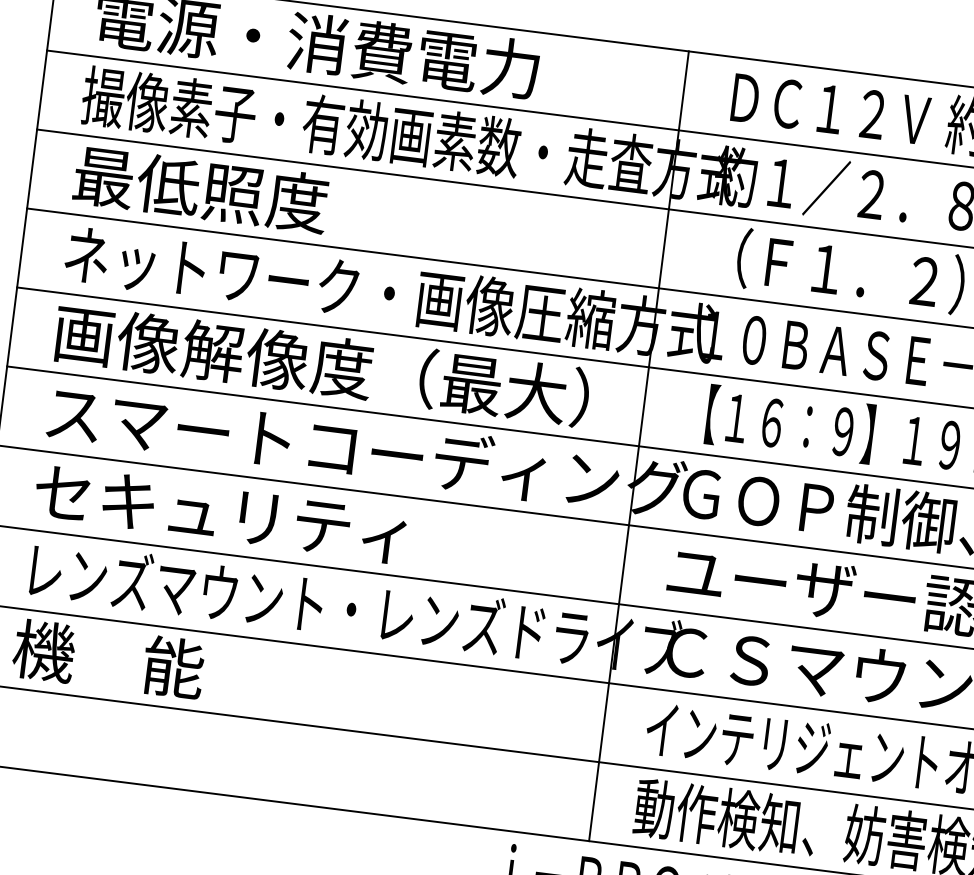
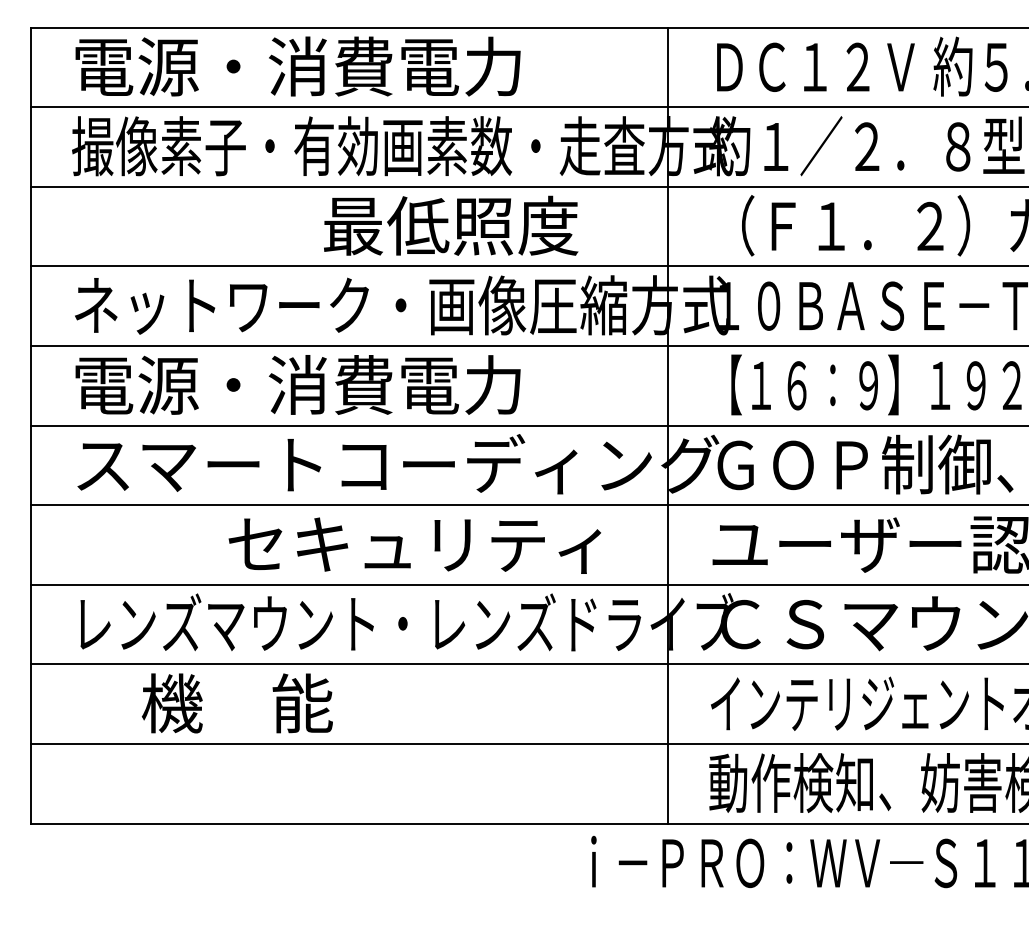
text: (201, 189) -> (451, 225), moved
text: (321, 364) -> (342, 384), 画像解像度（最大） -> 電源・消費電力
text: (219, 514) -> (414, 545), moved
text: (107, 659) -> (236, 703), moved

